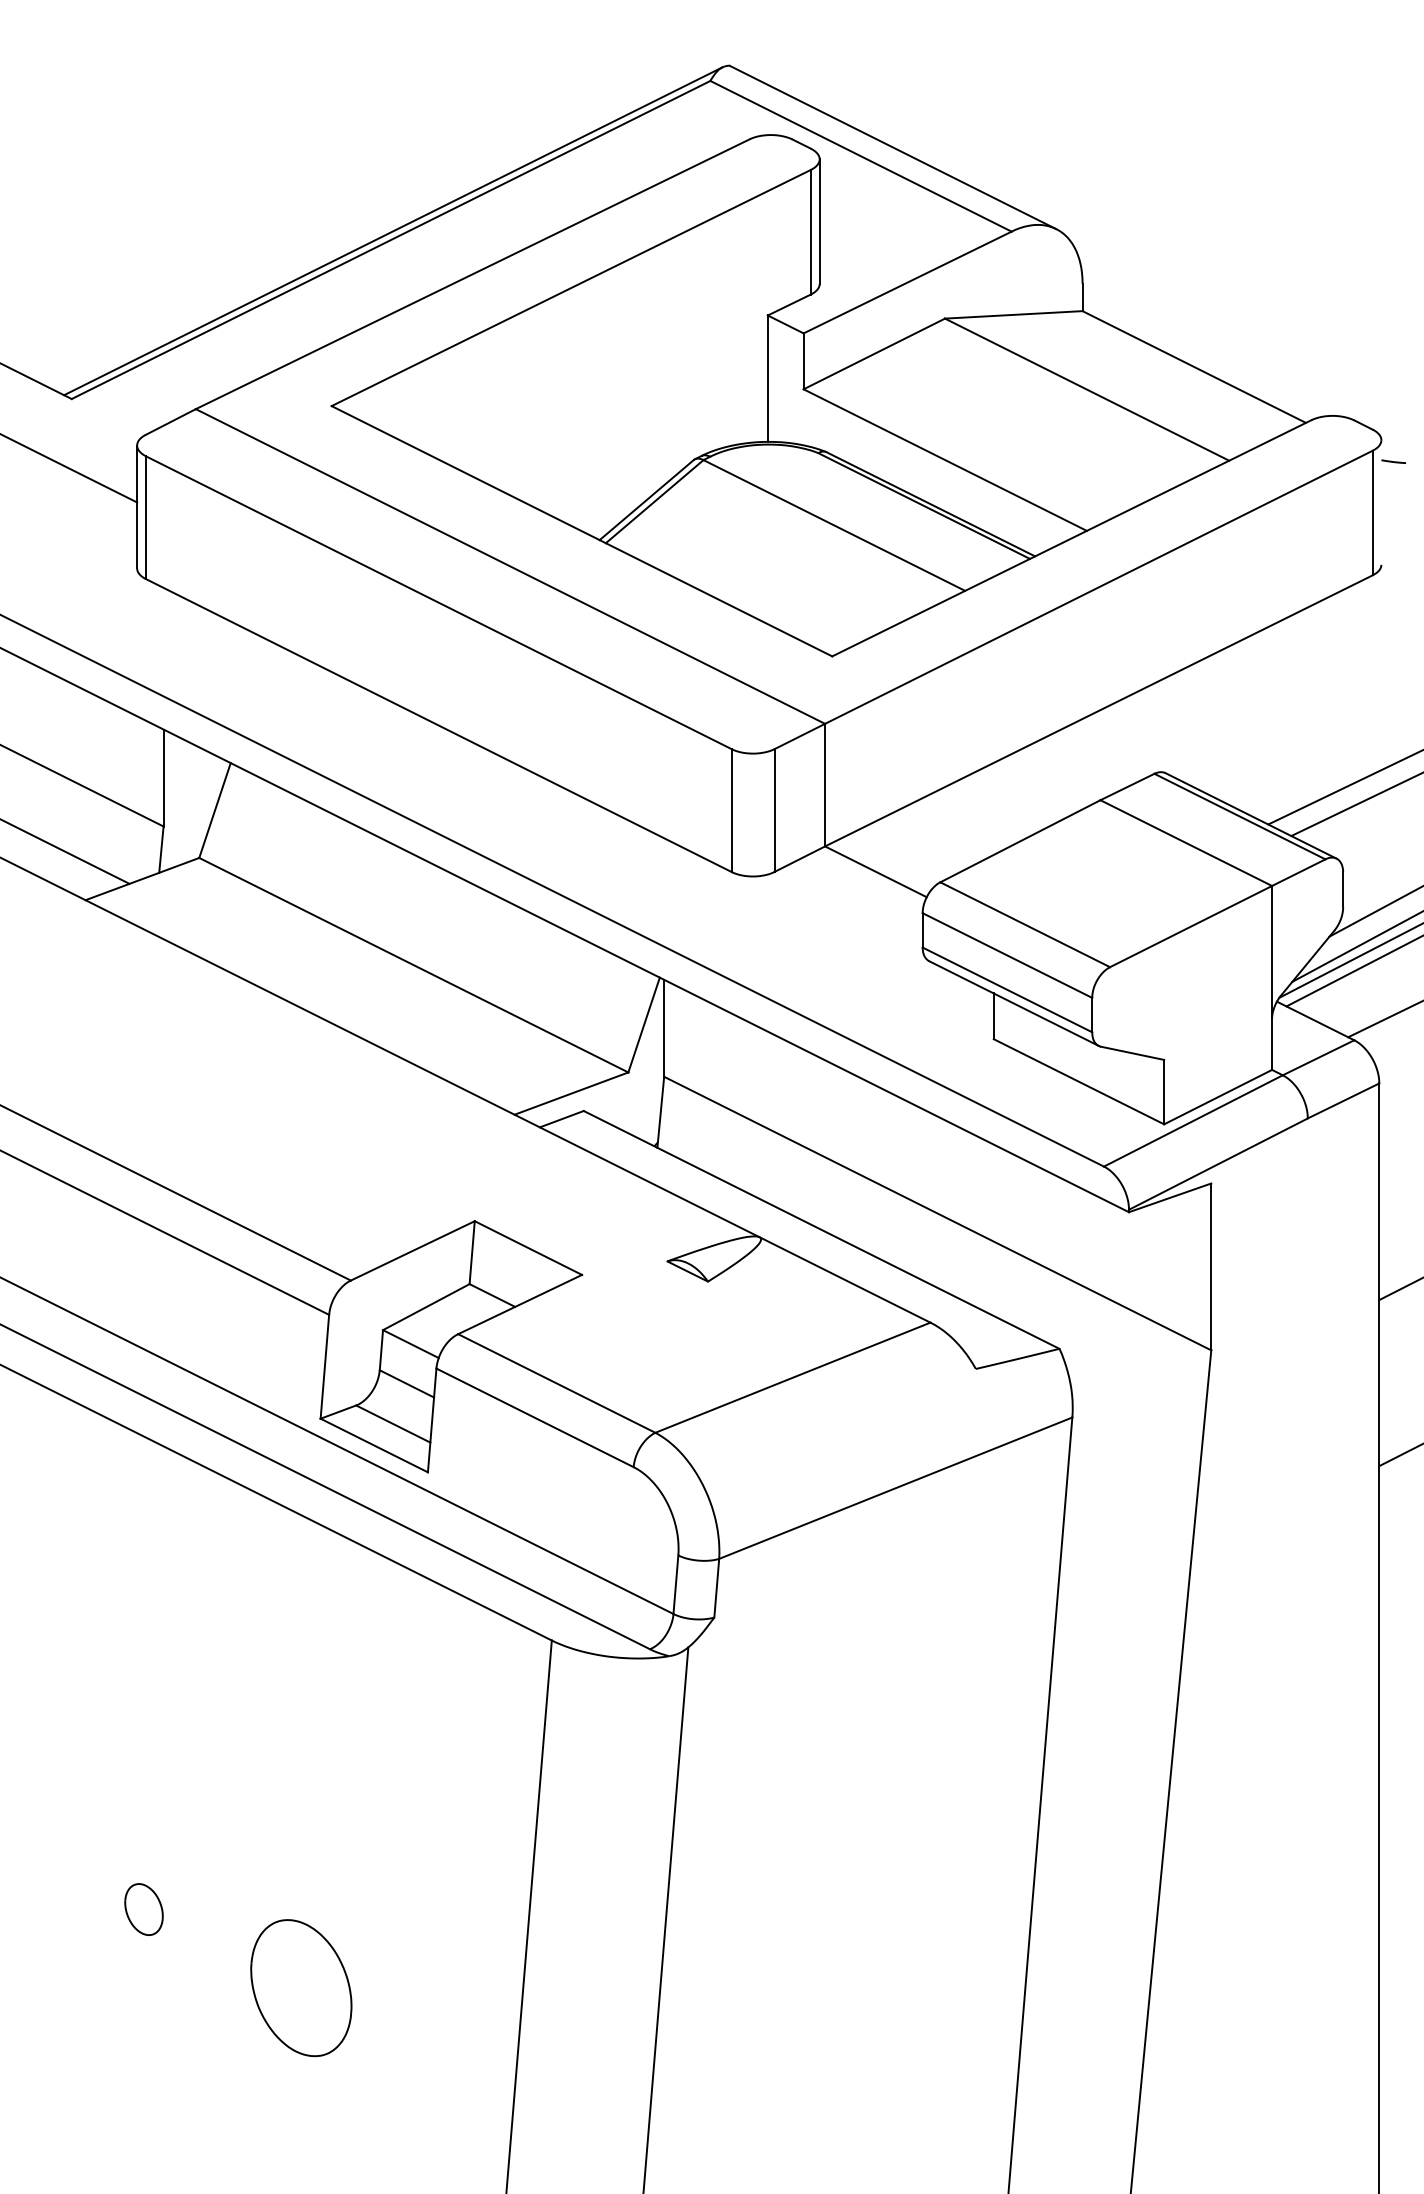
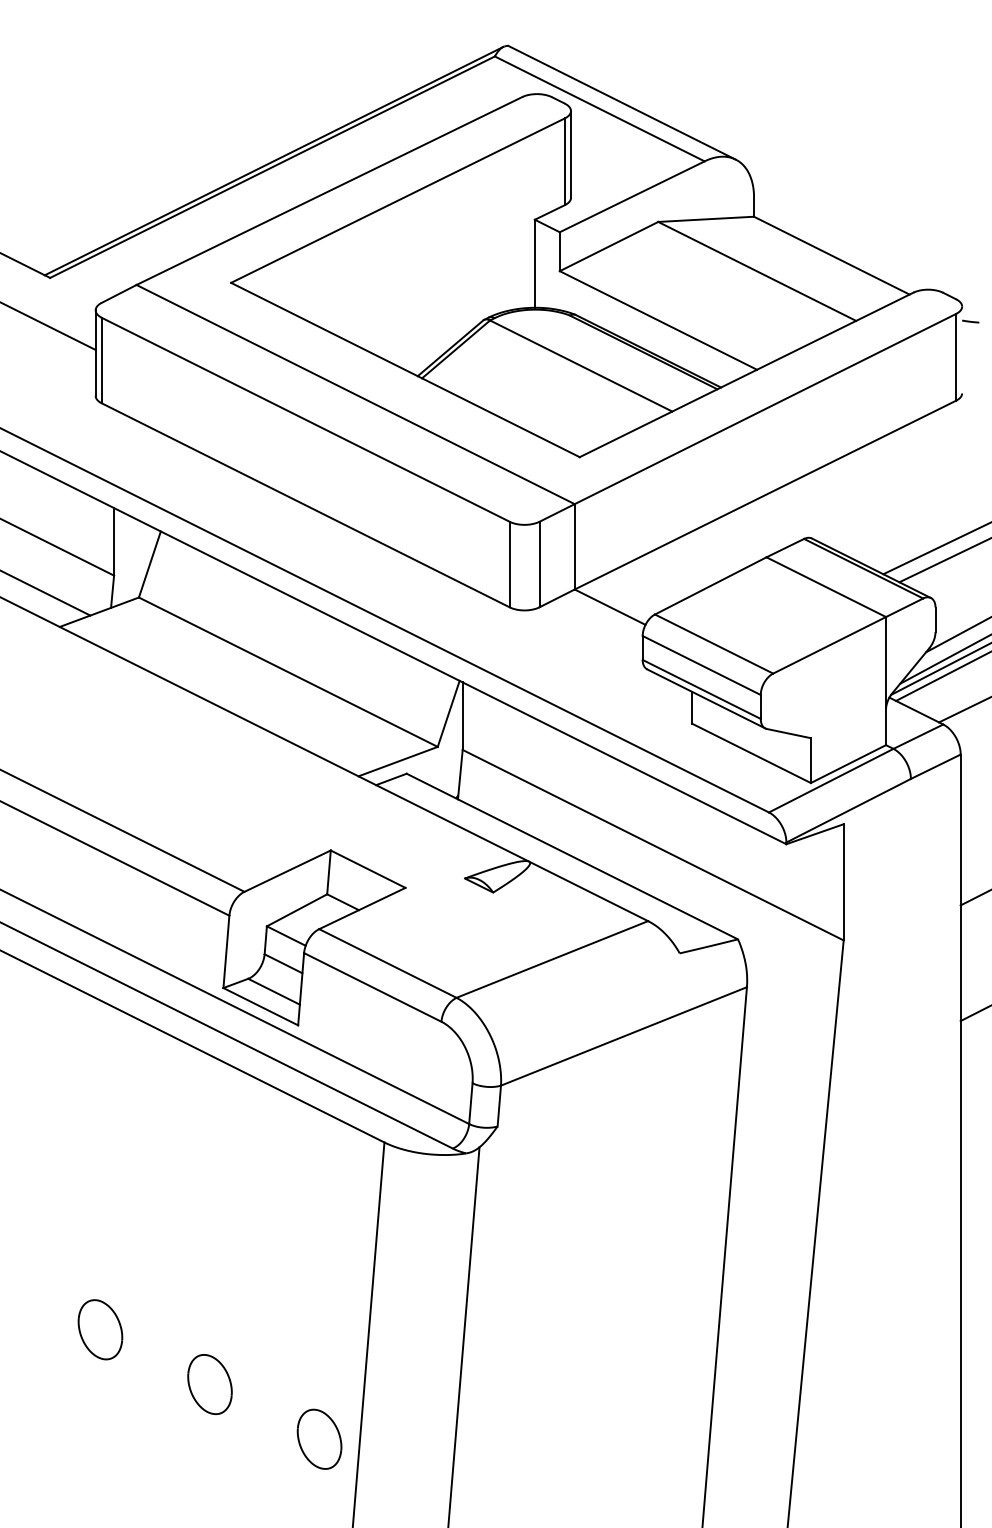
part: (144, 1909) -> (100, 1329), size x1.67
part: (300, 1988) -> (209, 1384), size x0.62
part: (458, 2065) -> (319, 1438), added

